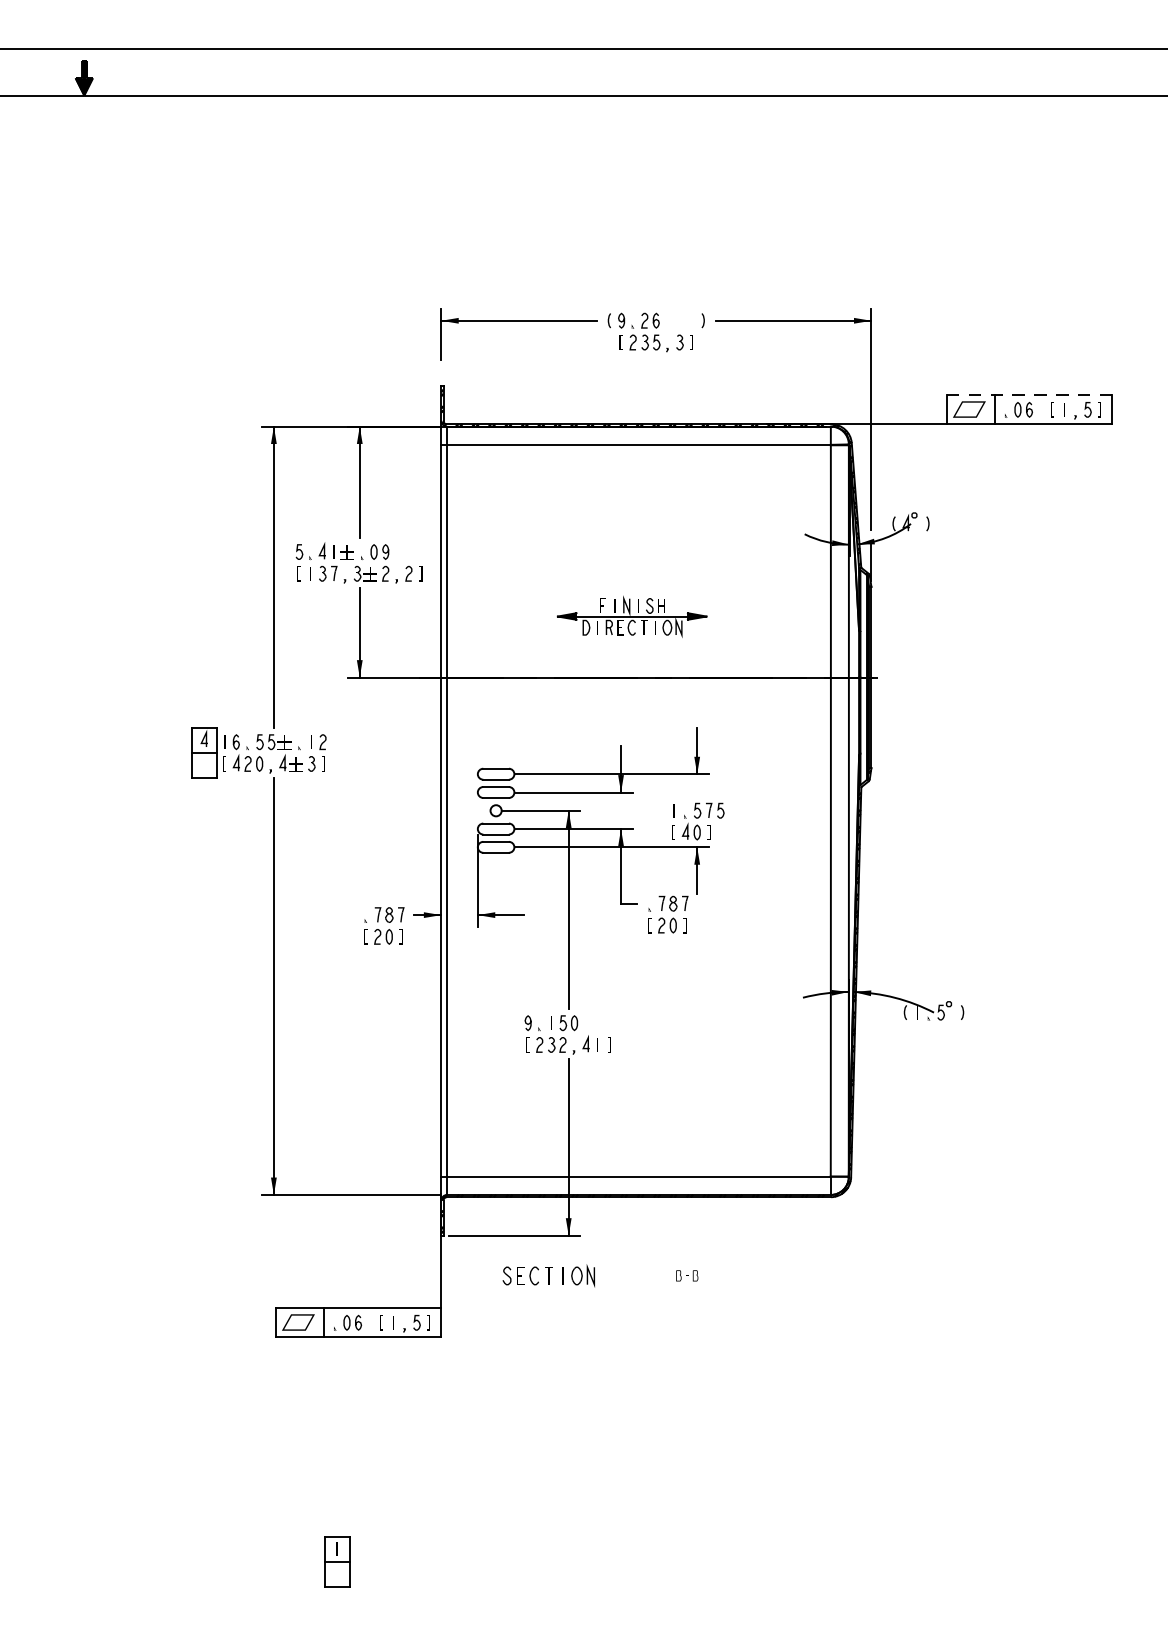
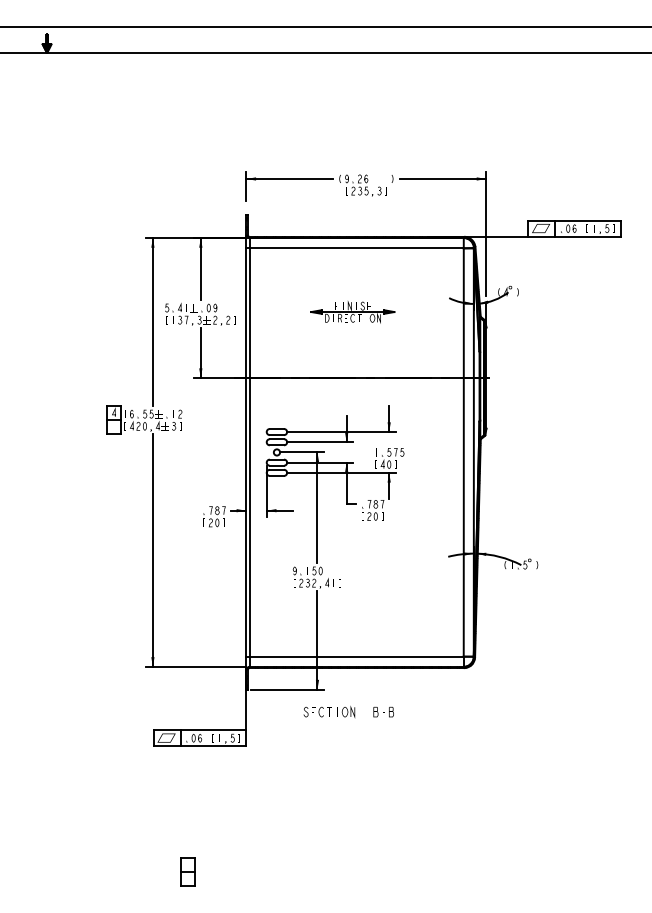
line: (1029, 395) -> (574, 220), dashed -> solid
part: (631, 617) -> (352, 312), moved
part: (687, 1274) -> (383, 711), size x1.67
part: (549, 1276) -> (329, 712), moved

